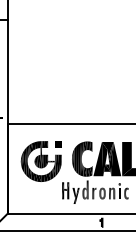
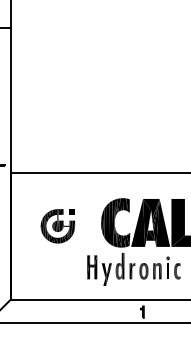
part: (40, 161) -> (56, 226), size x0.6

